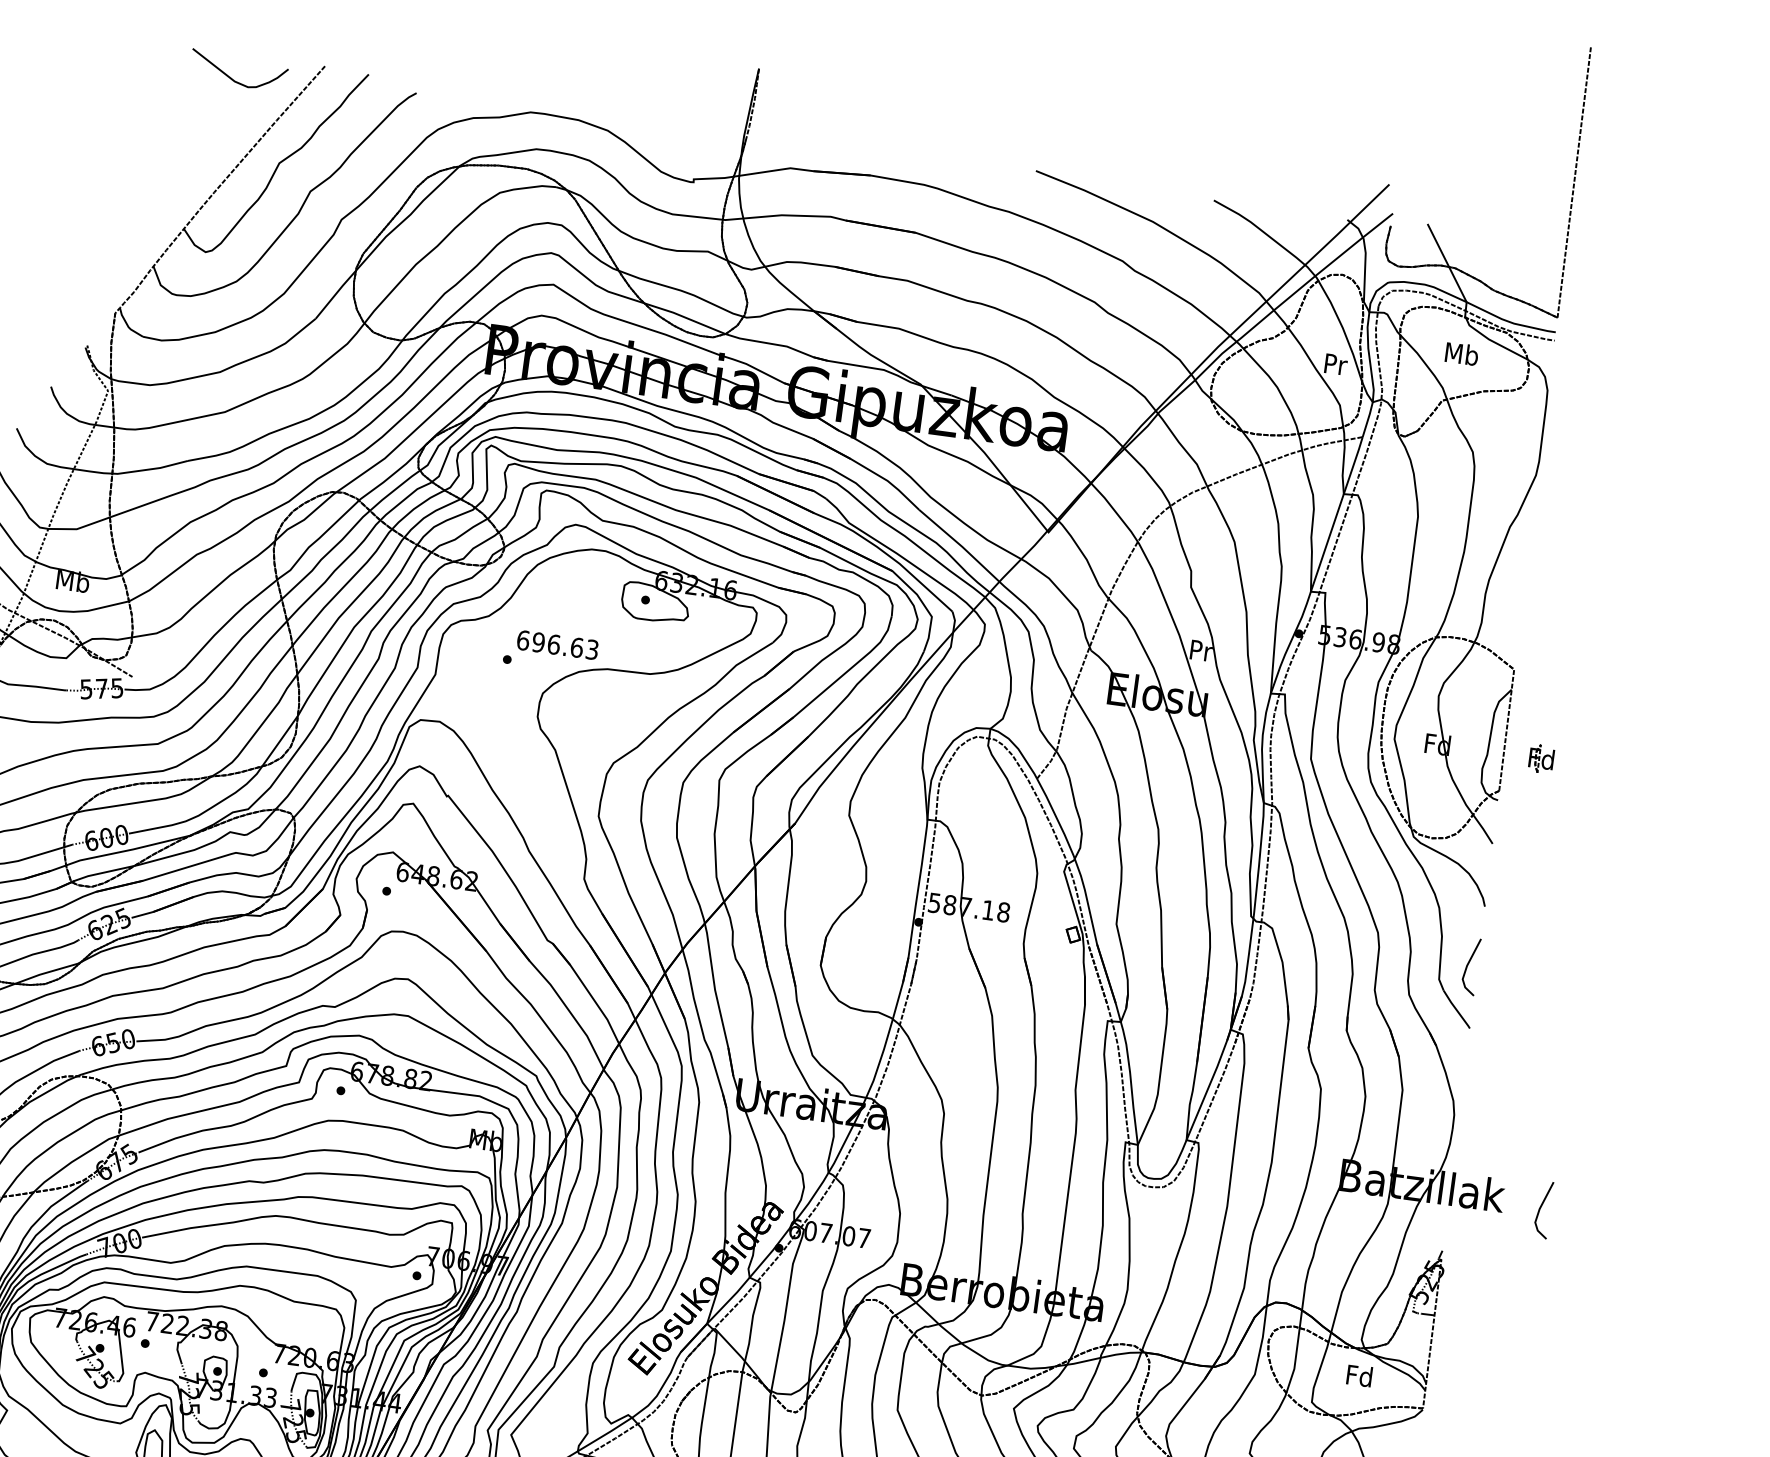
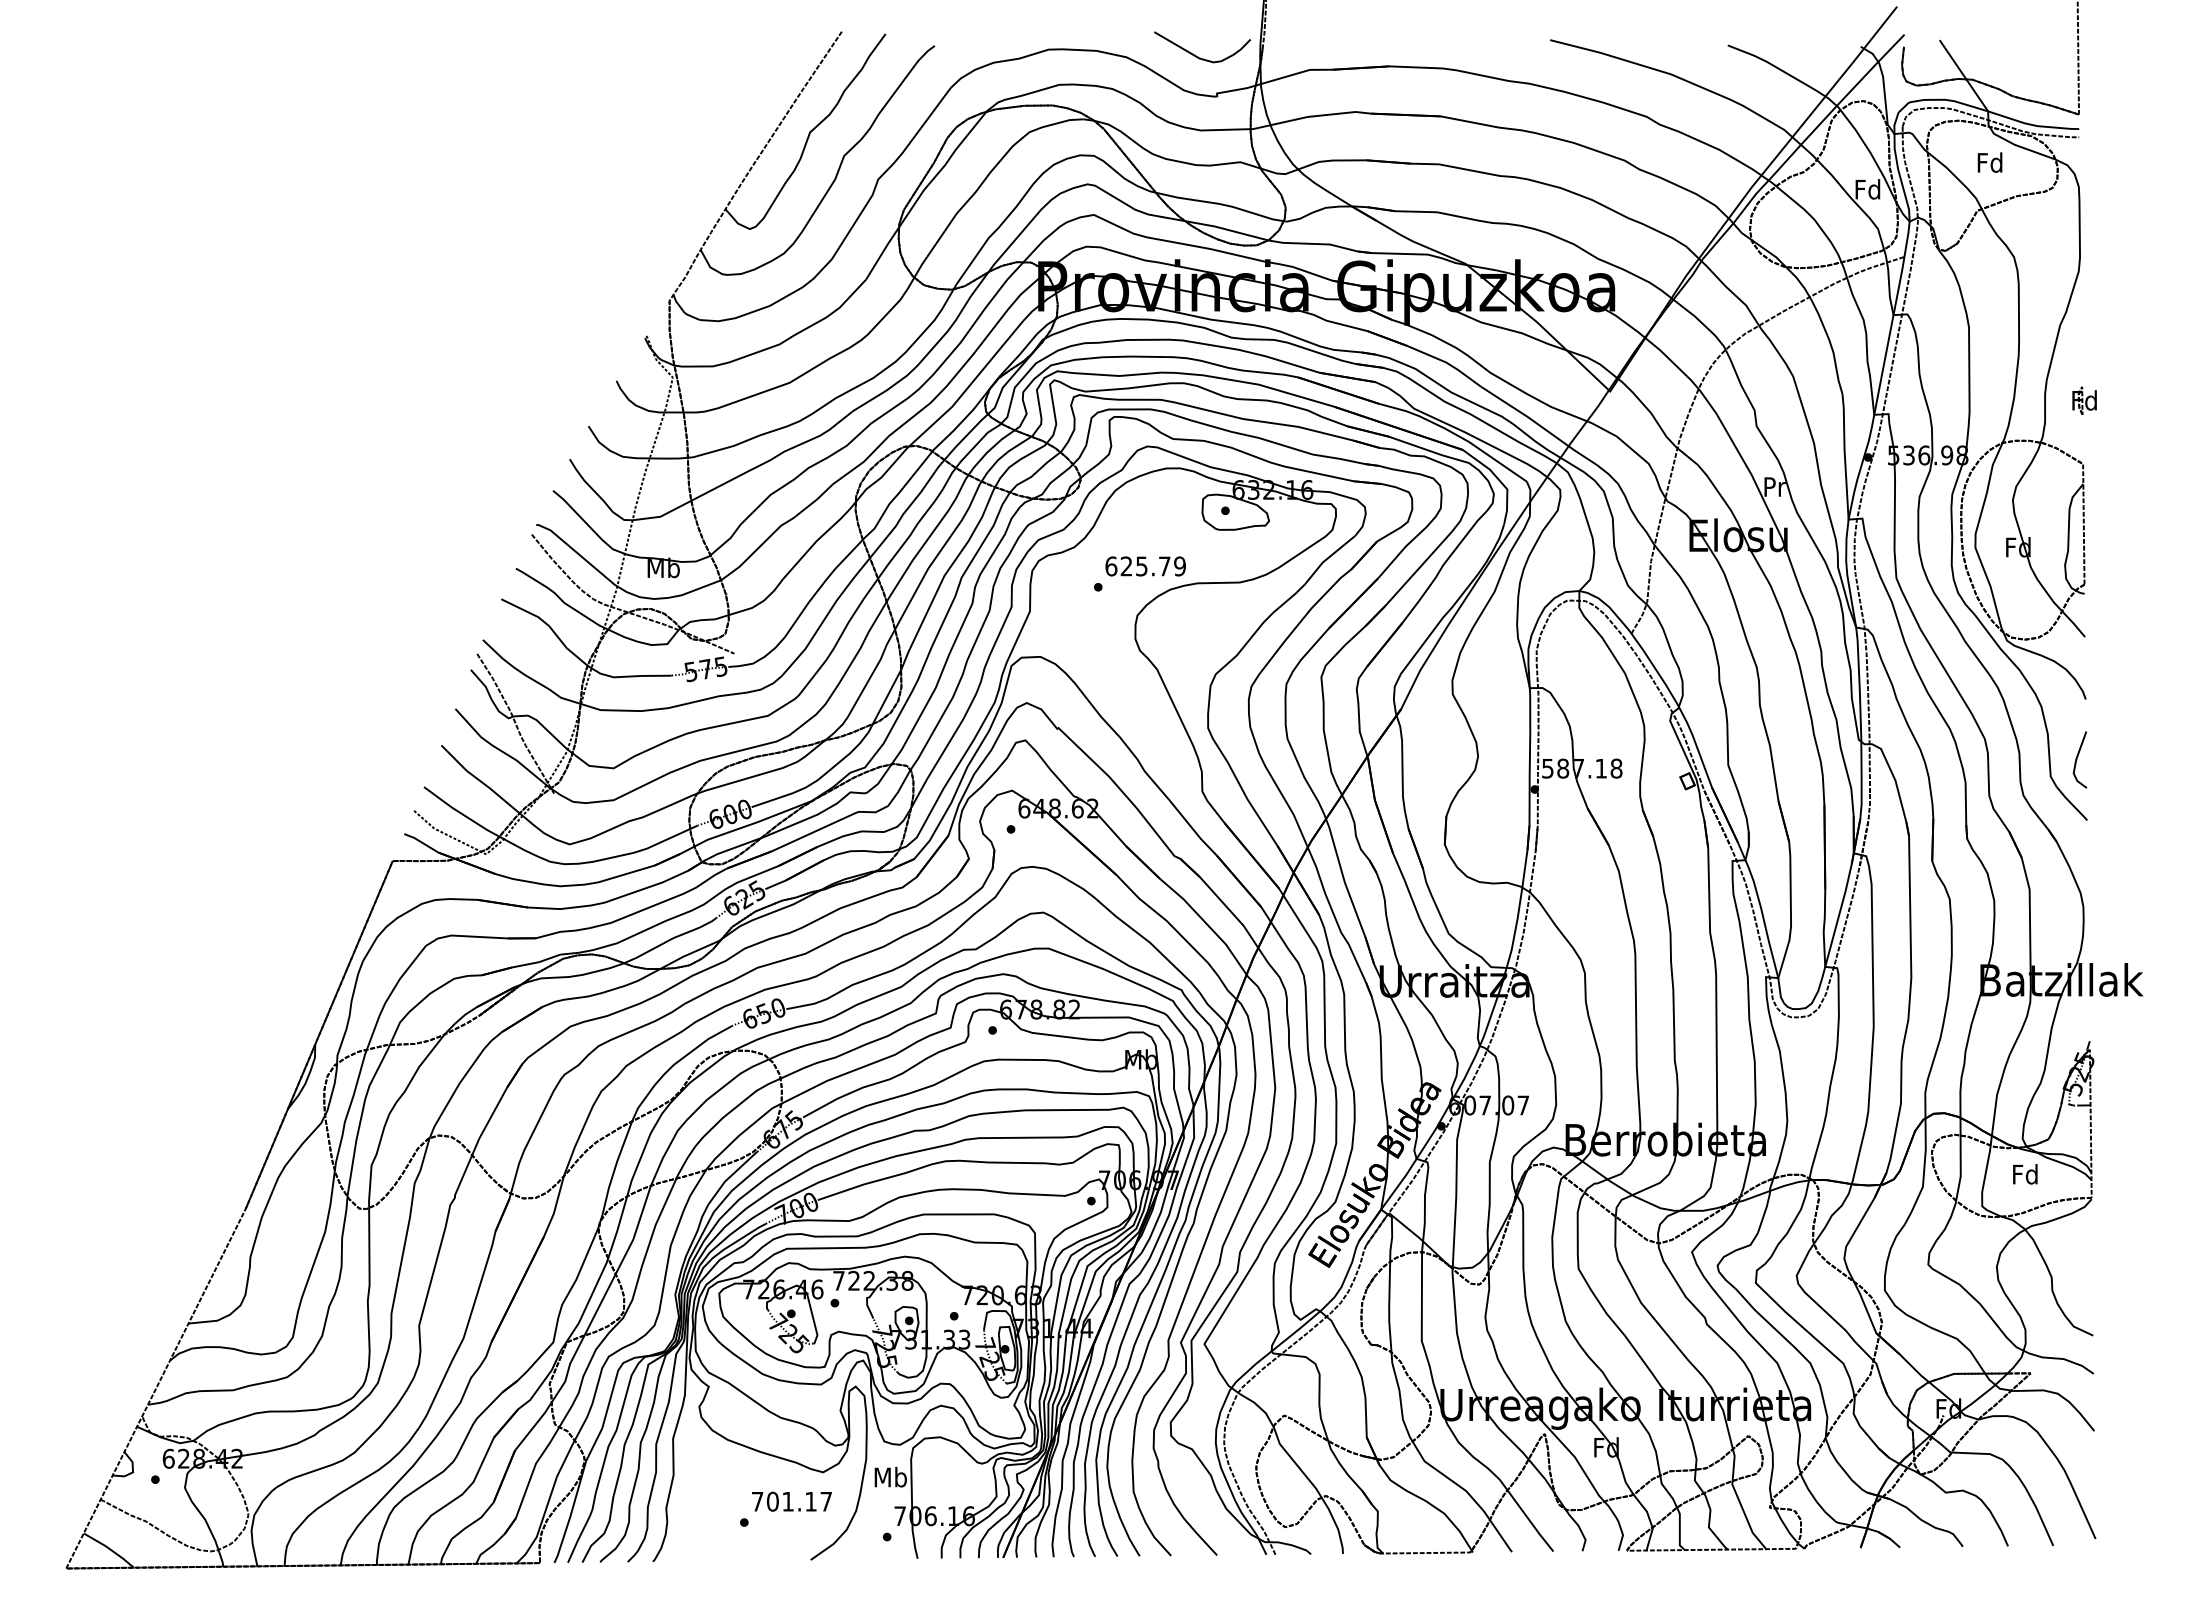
curve: (233, 79) -> (1198, 56), moved
text: (1462, 353) -> (1990, 162), Mb -> Fd
text: (1334, 364) -> (1867, 189), Pr -> Fd
text: (564, 646) -> (1152, 566), 696.63 -> 625.79
part: (1541, 758) -> (2084, 400), moved
curve: (1540, 1209) -> (2180, 987), removed

